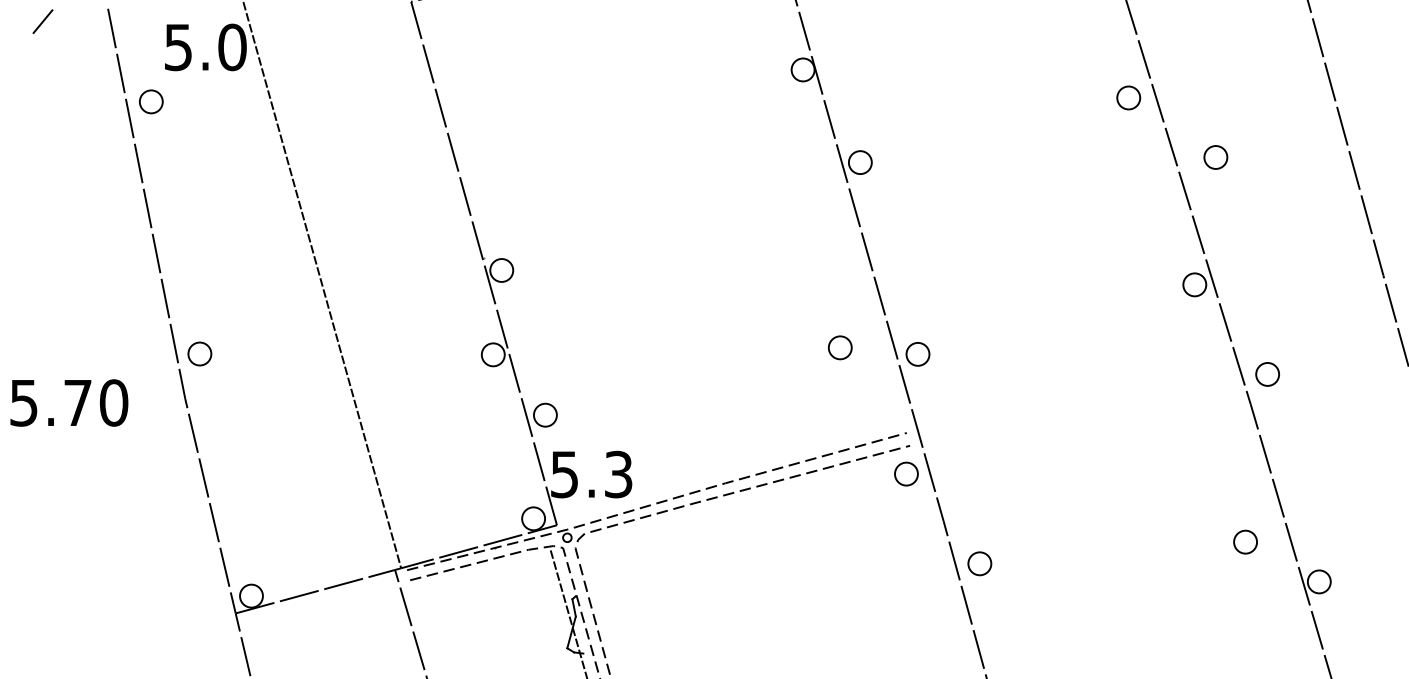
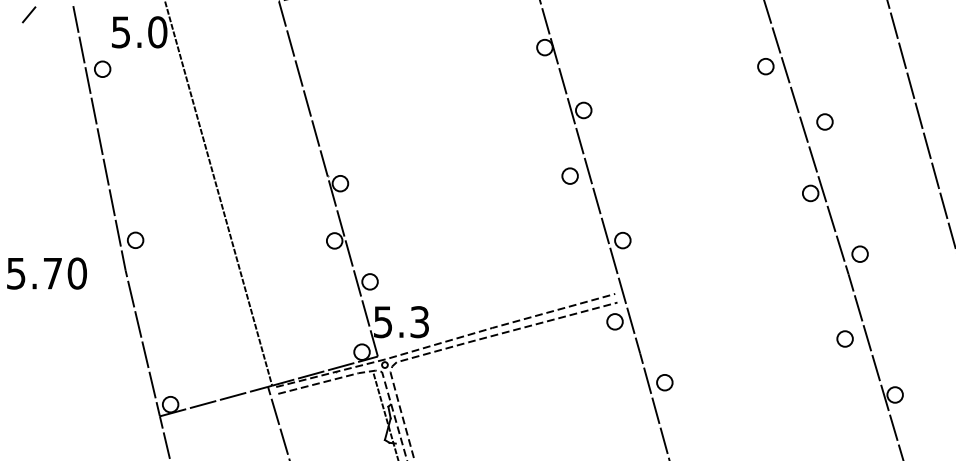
part: (1215, 156) -> (824, 121), moved
part: (839, 346) -> (569, 175), moved
part: (1244, 541) -> (844, 338), moved

